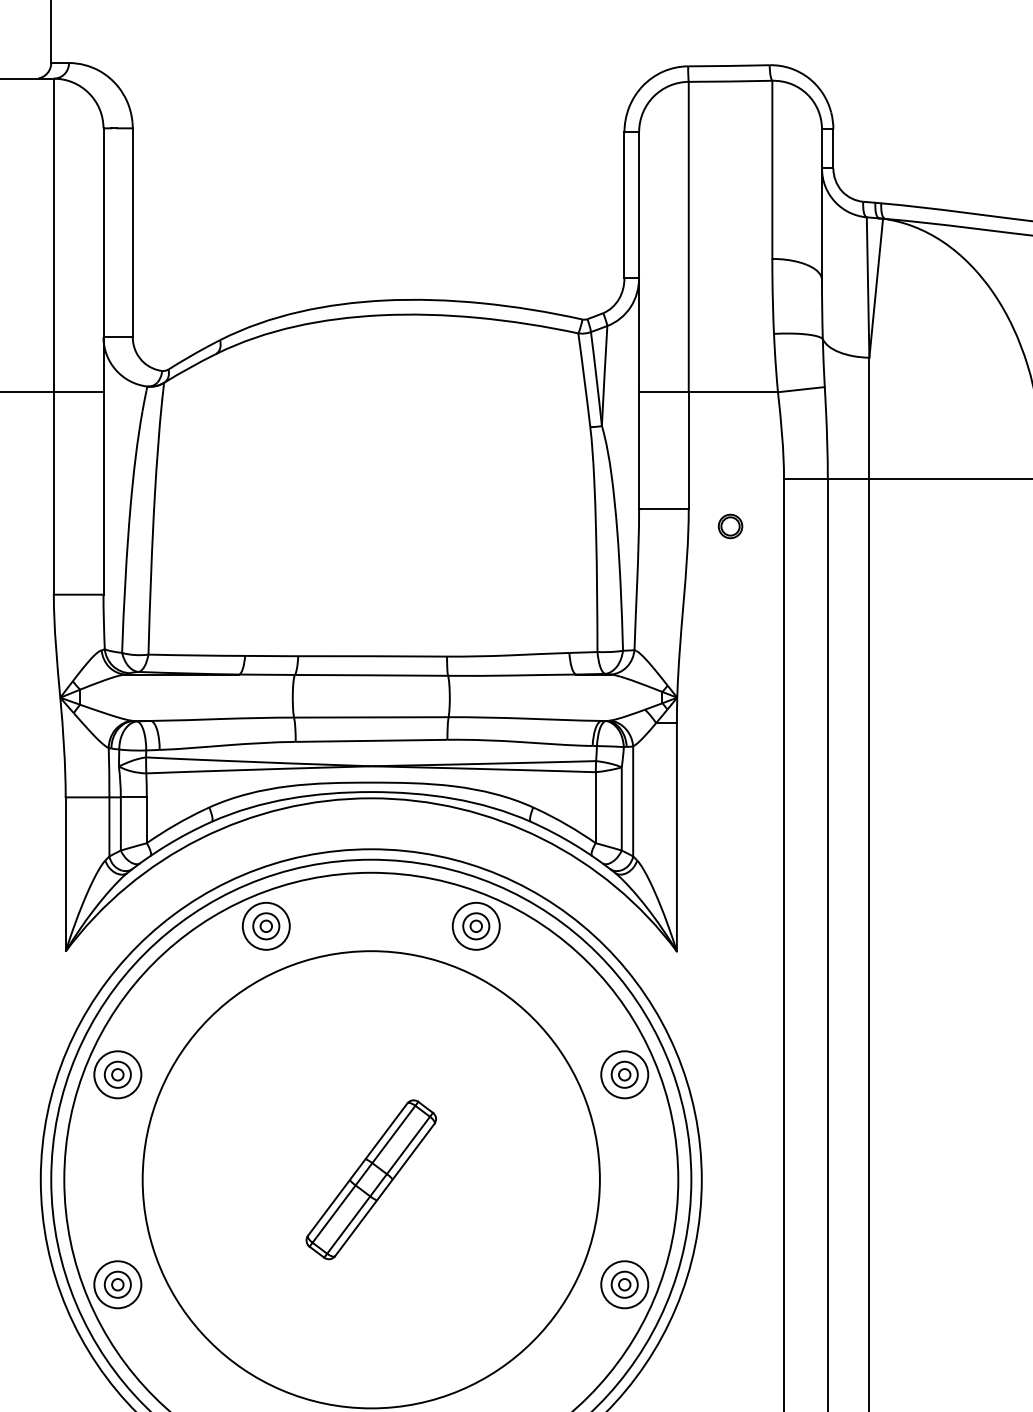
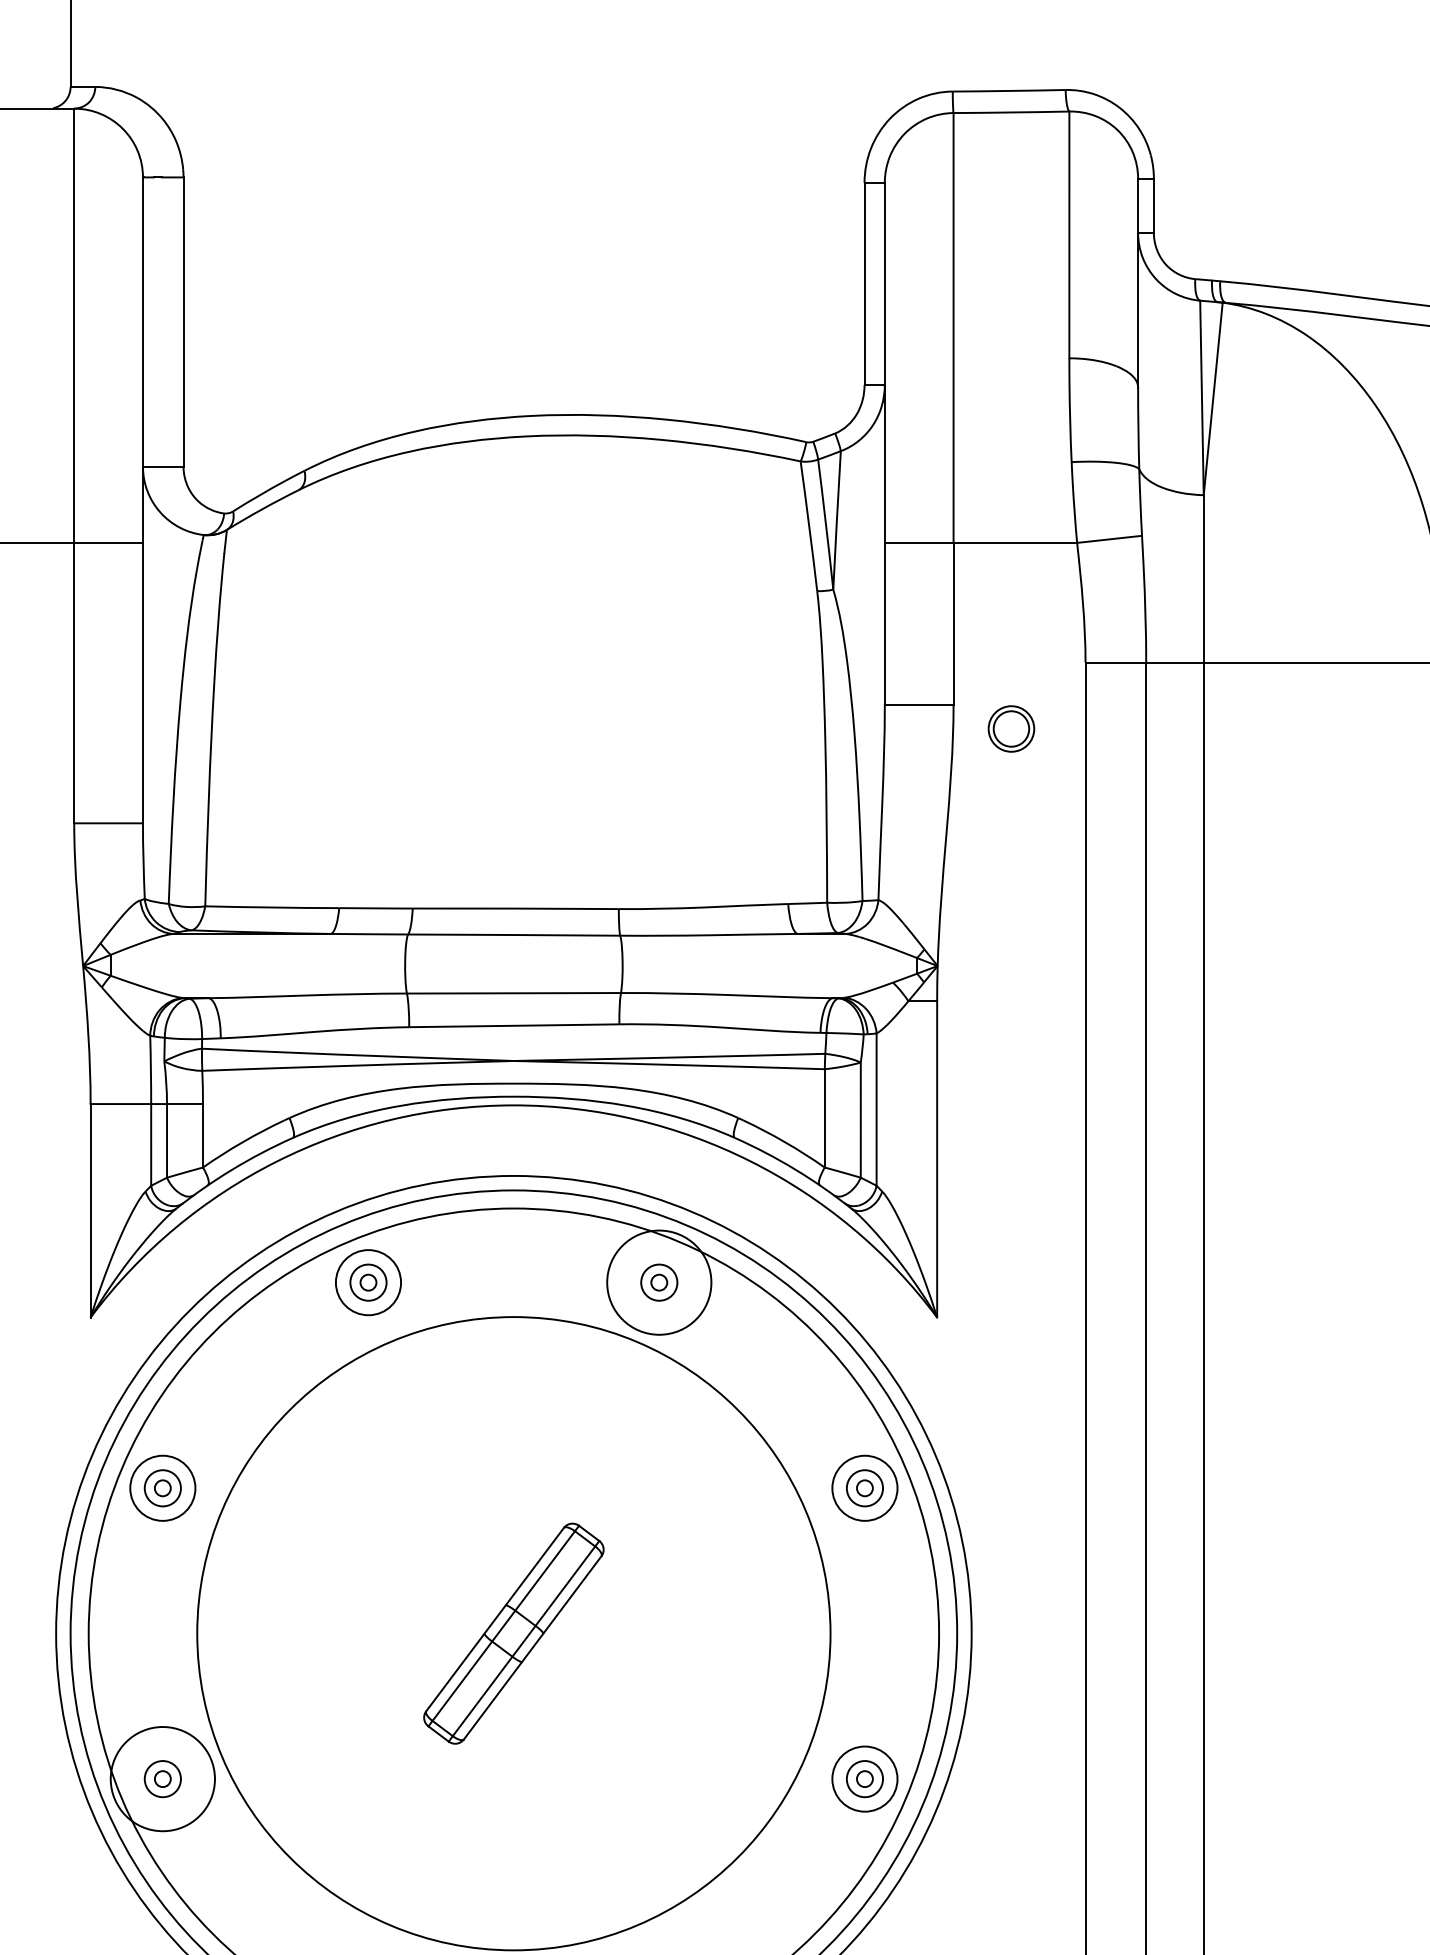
part: (730, 526) -> (1011, 728), size x1.4
circle: (475, 926) -> (658, 1282), size x1.6
circle: (117, 1284) -> (162, 1778), size x1.6

